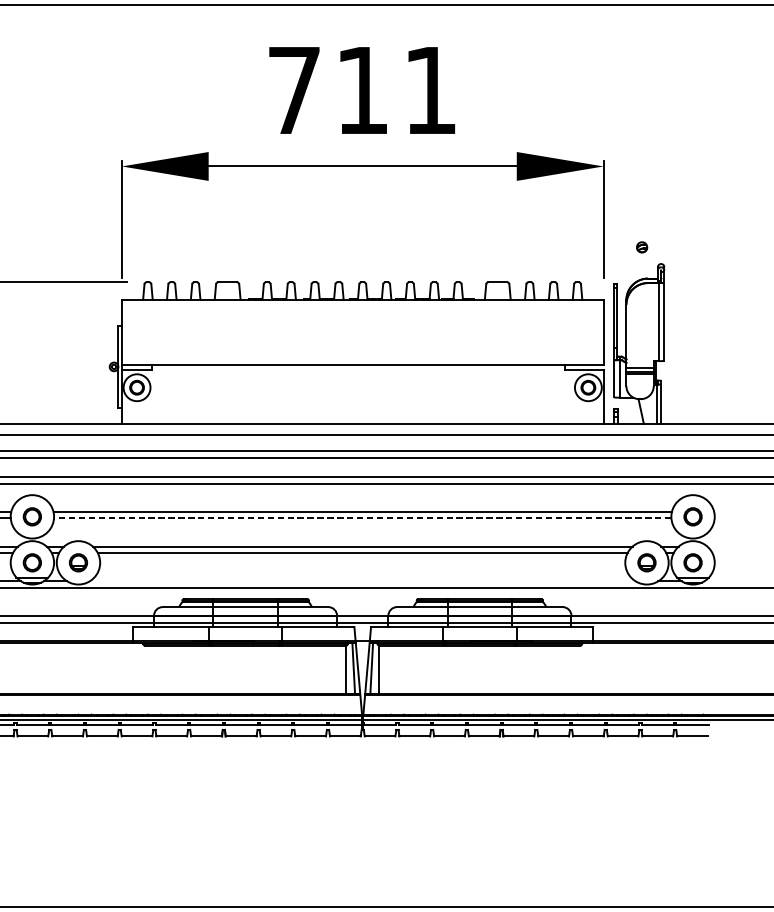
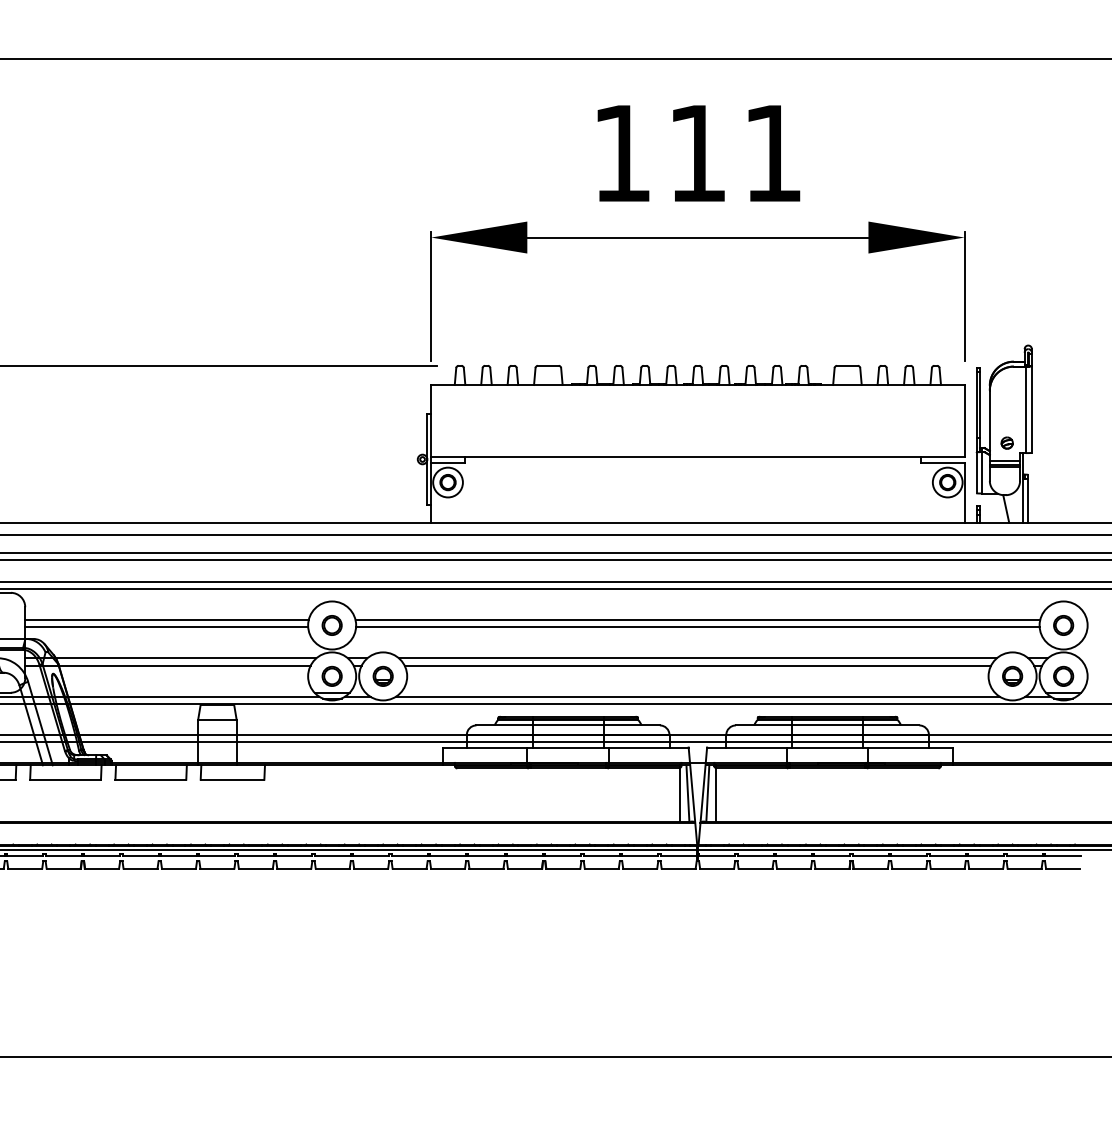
text: (293, 90) -> (621, 153), 711 -> 111
part: (641, 246) -> (1006, 442), moved
line: (362, 518) -> (697, 627), dashed -> solid
line: (362, 580) -> (697, 696), added

